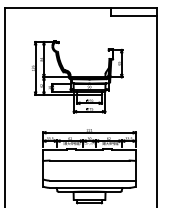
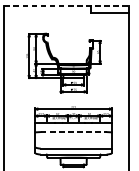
line: (81, 7) -> (67, 6), solid -> dashed
line: (90, 160) -> (74, 132), solid -> dashed

